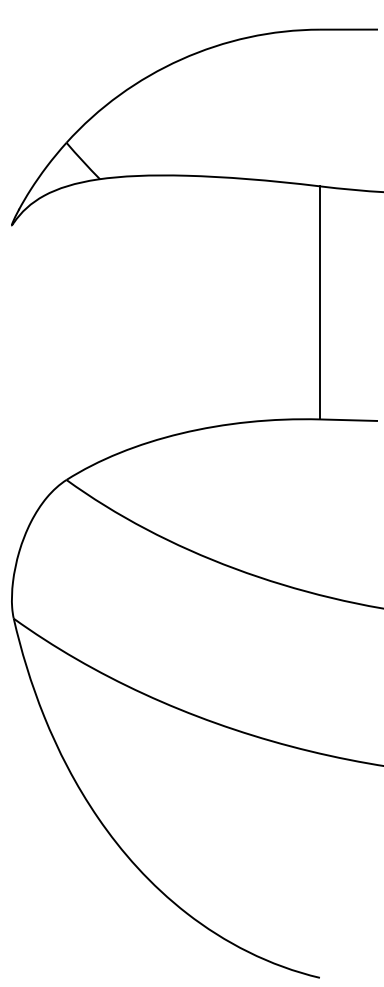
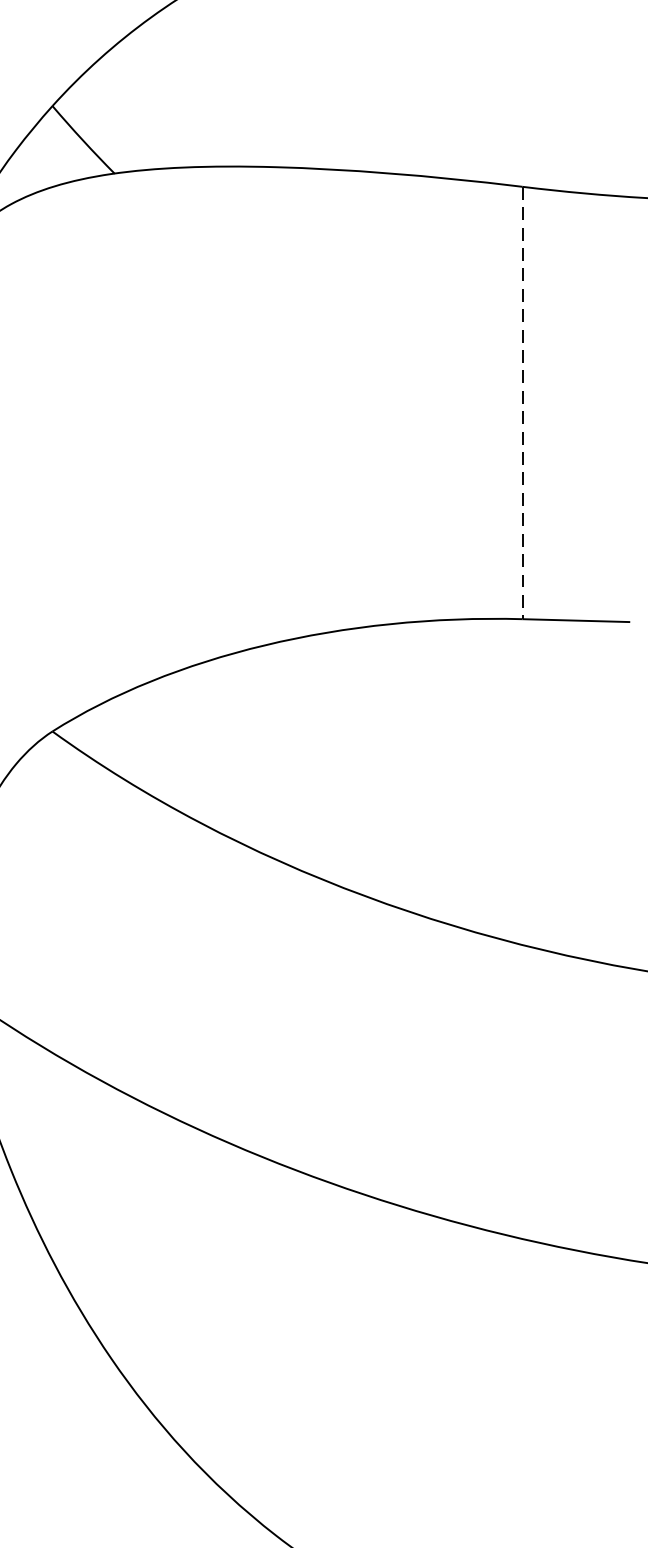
line: (319, 302) -> (521, 402), solid -> dashed

